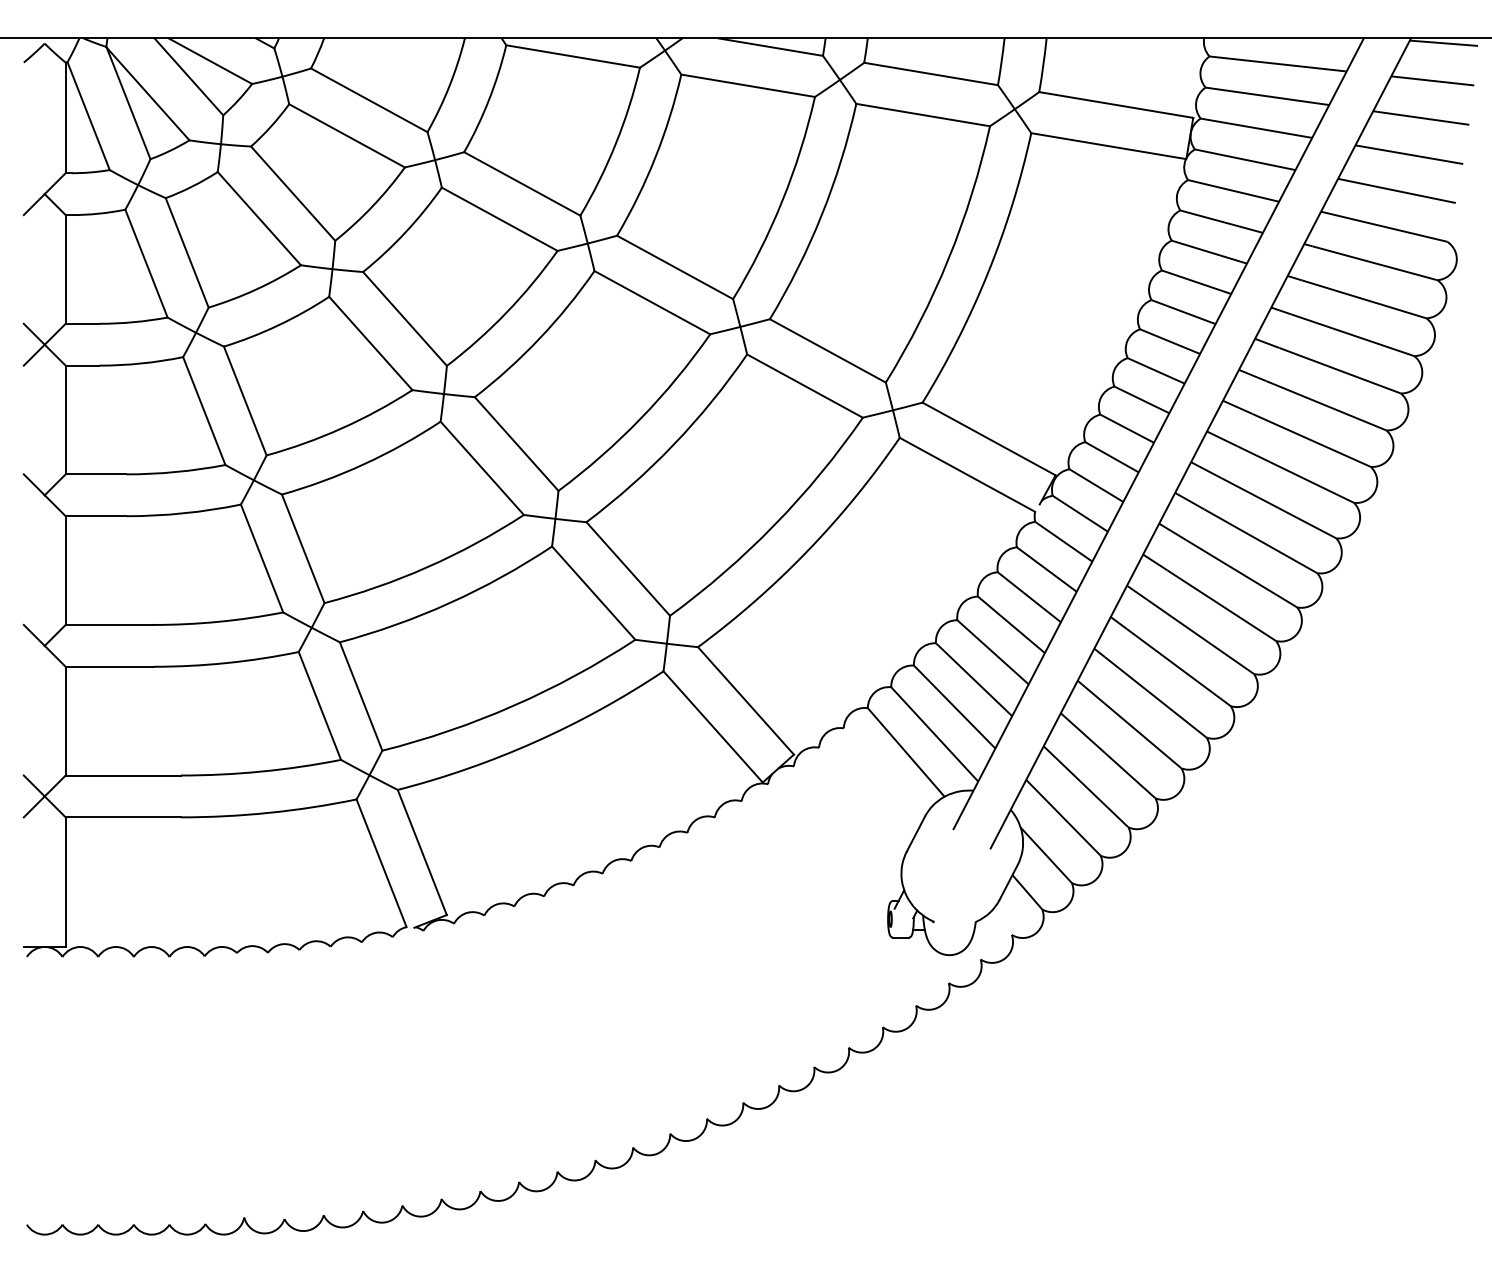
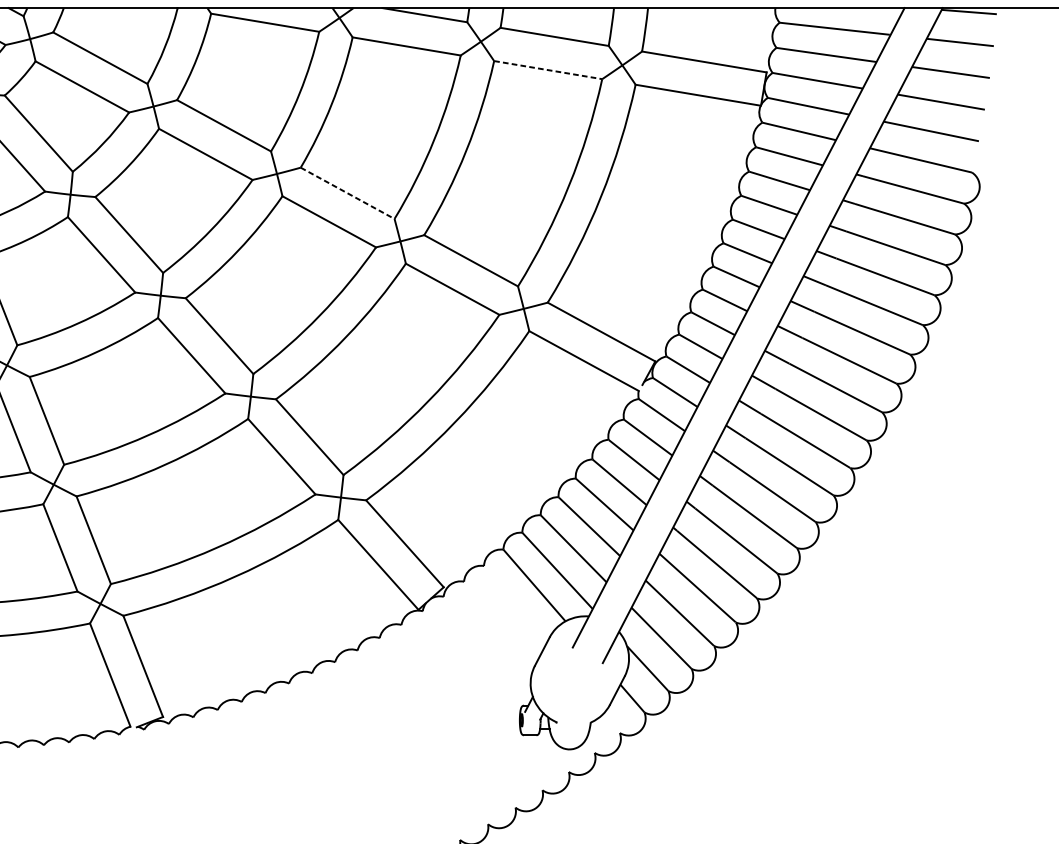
line: (923, 115) -> (548, 70), solid -> dashed
line: (675, 267) -> (347, 193), solid -> dashed

